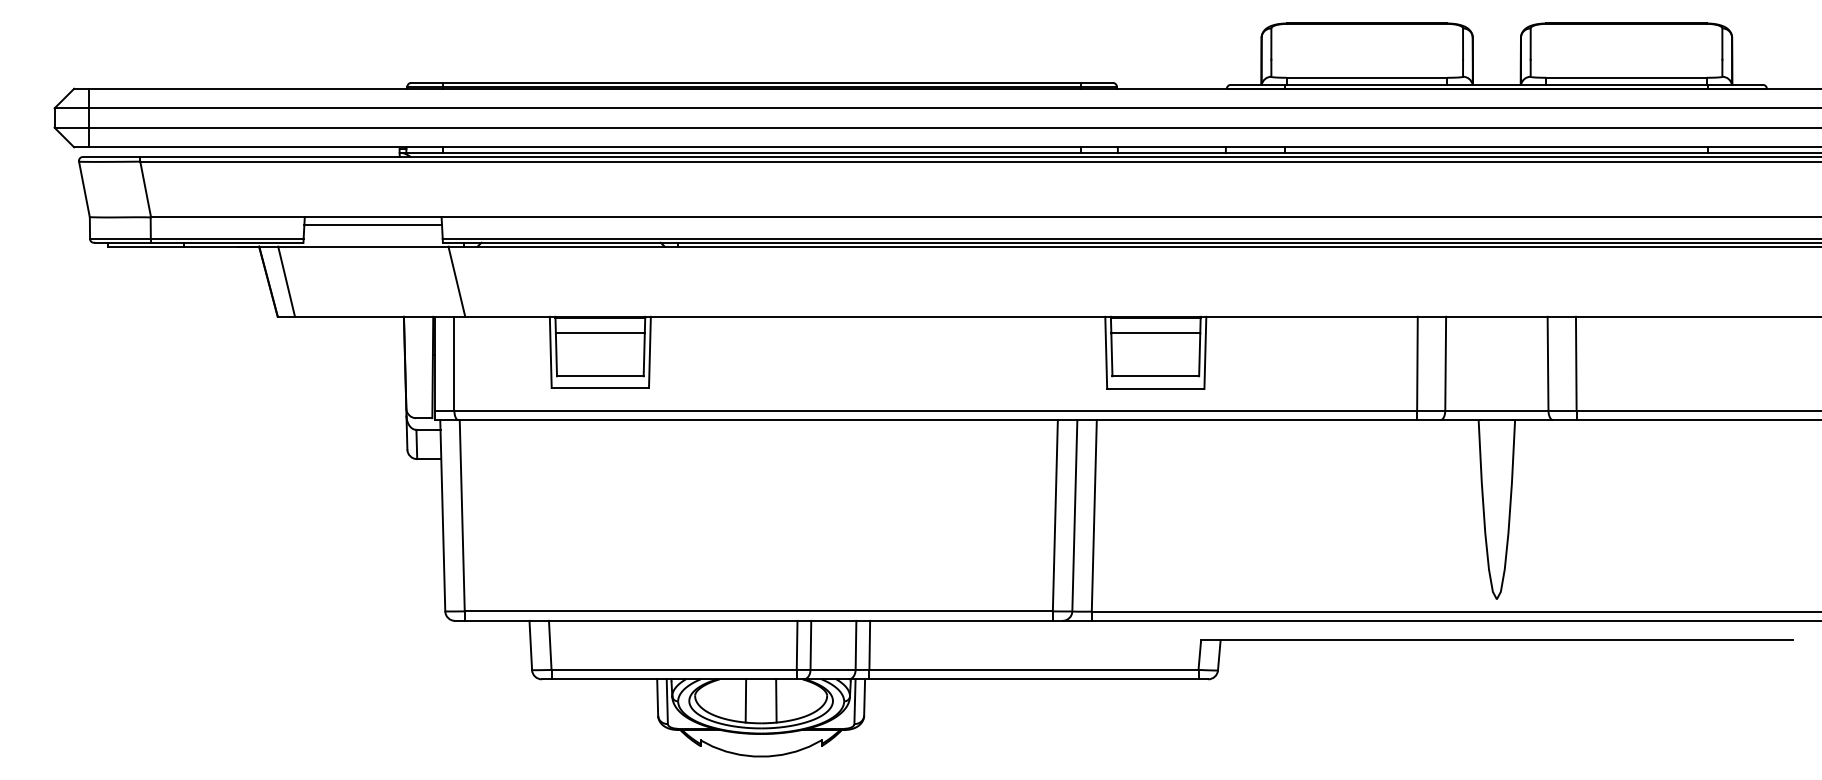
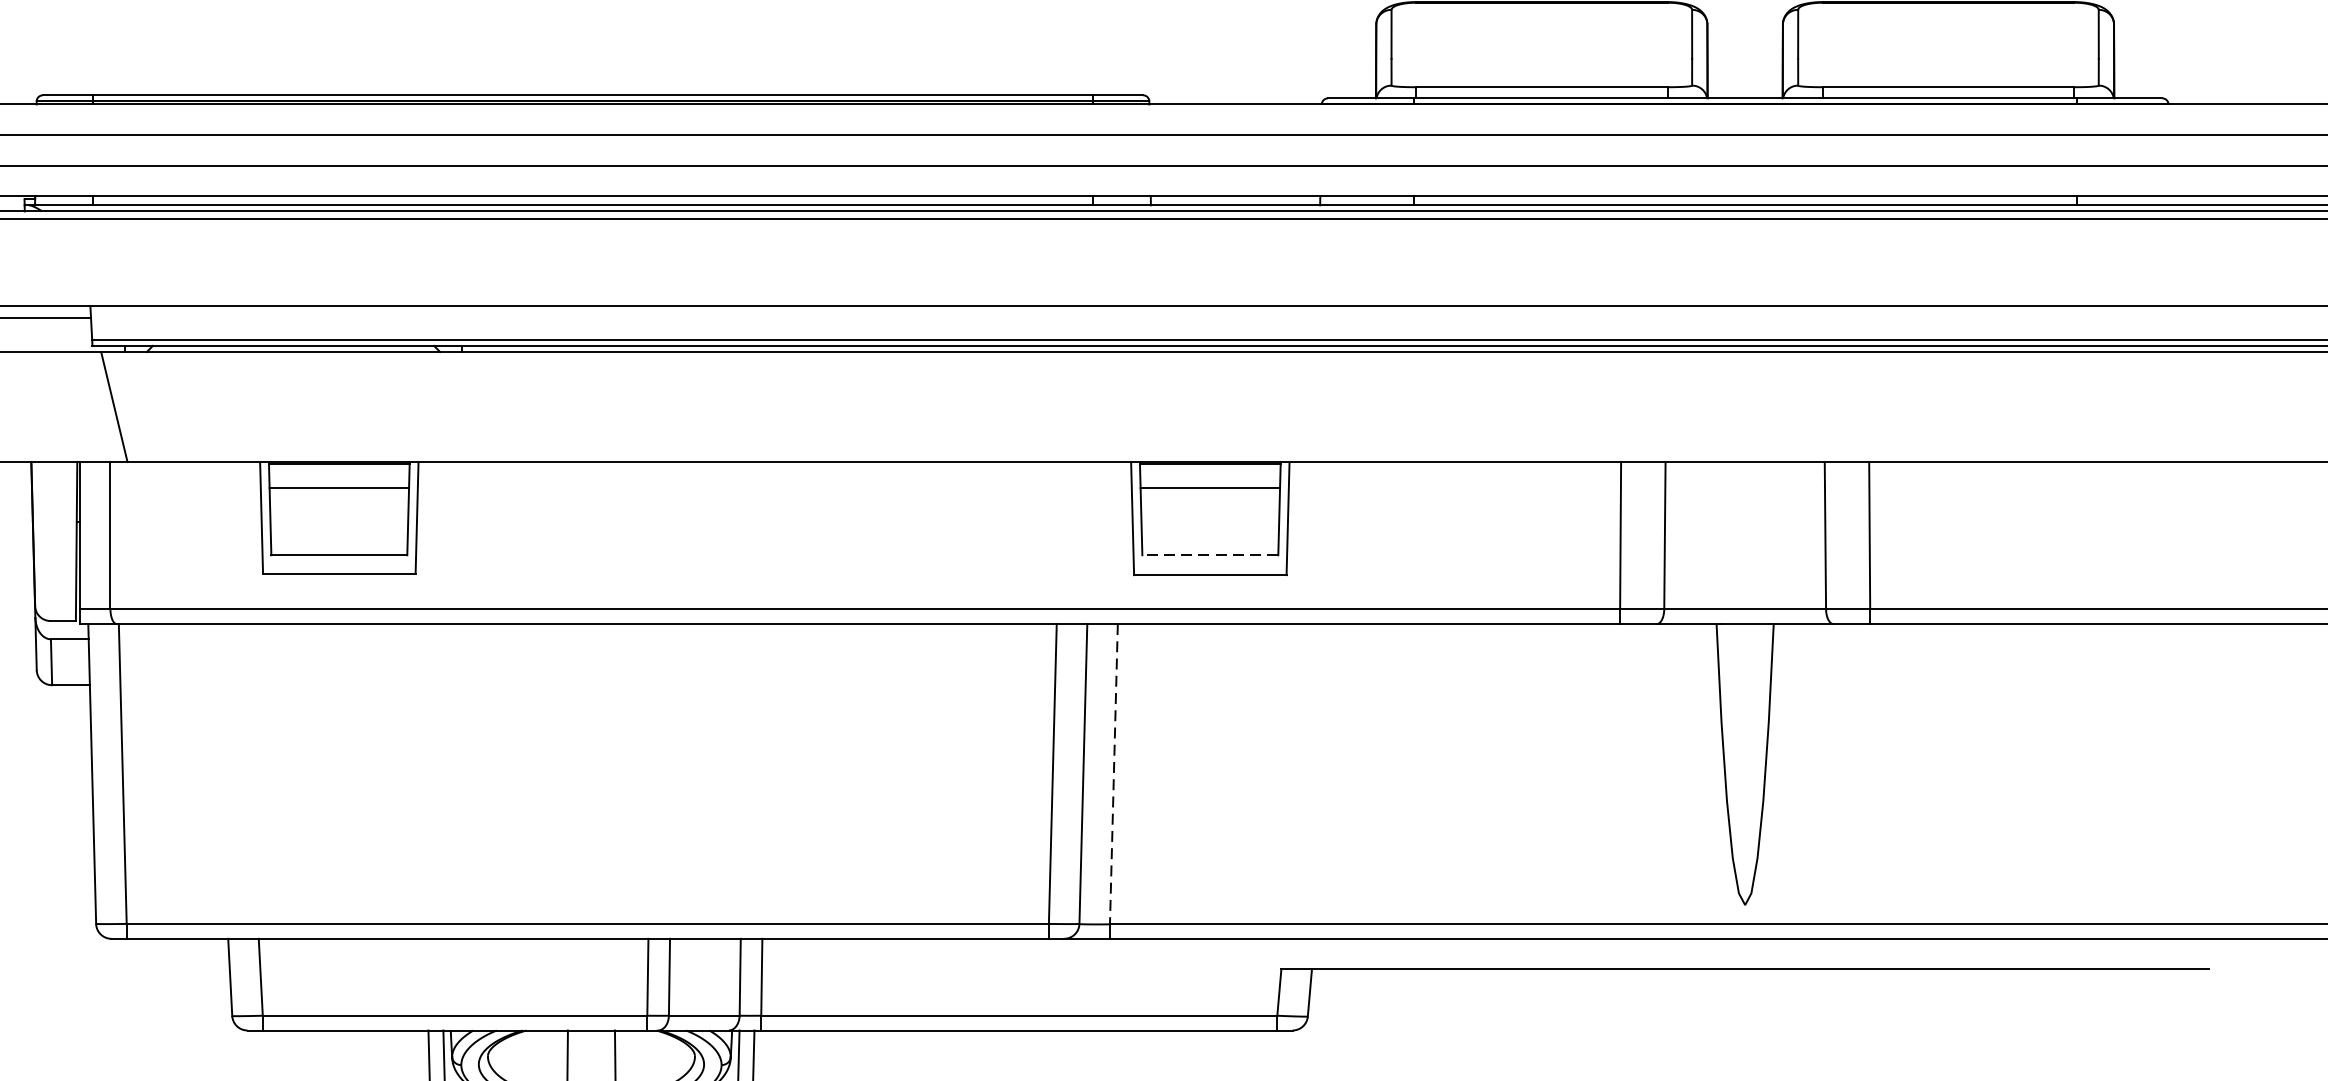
line: (1155, 376) -> (1209, 555), solid -> dashed
line: (1094, 515) -> (1114, 773), solid -> dashed

